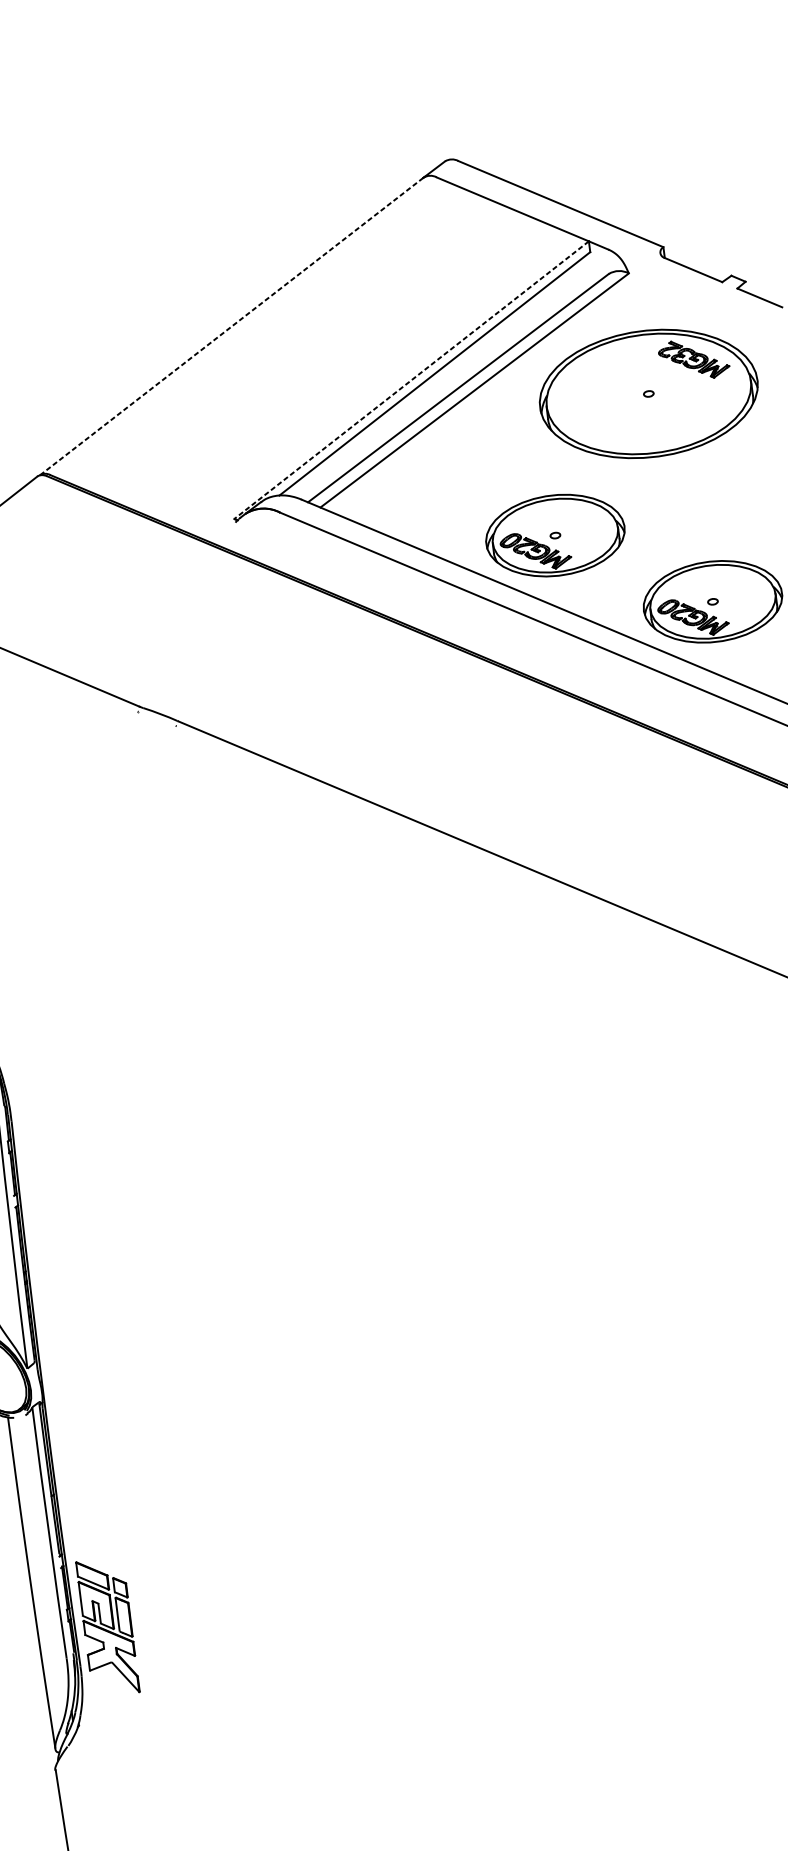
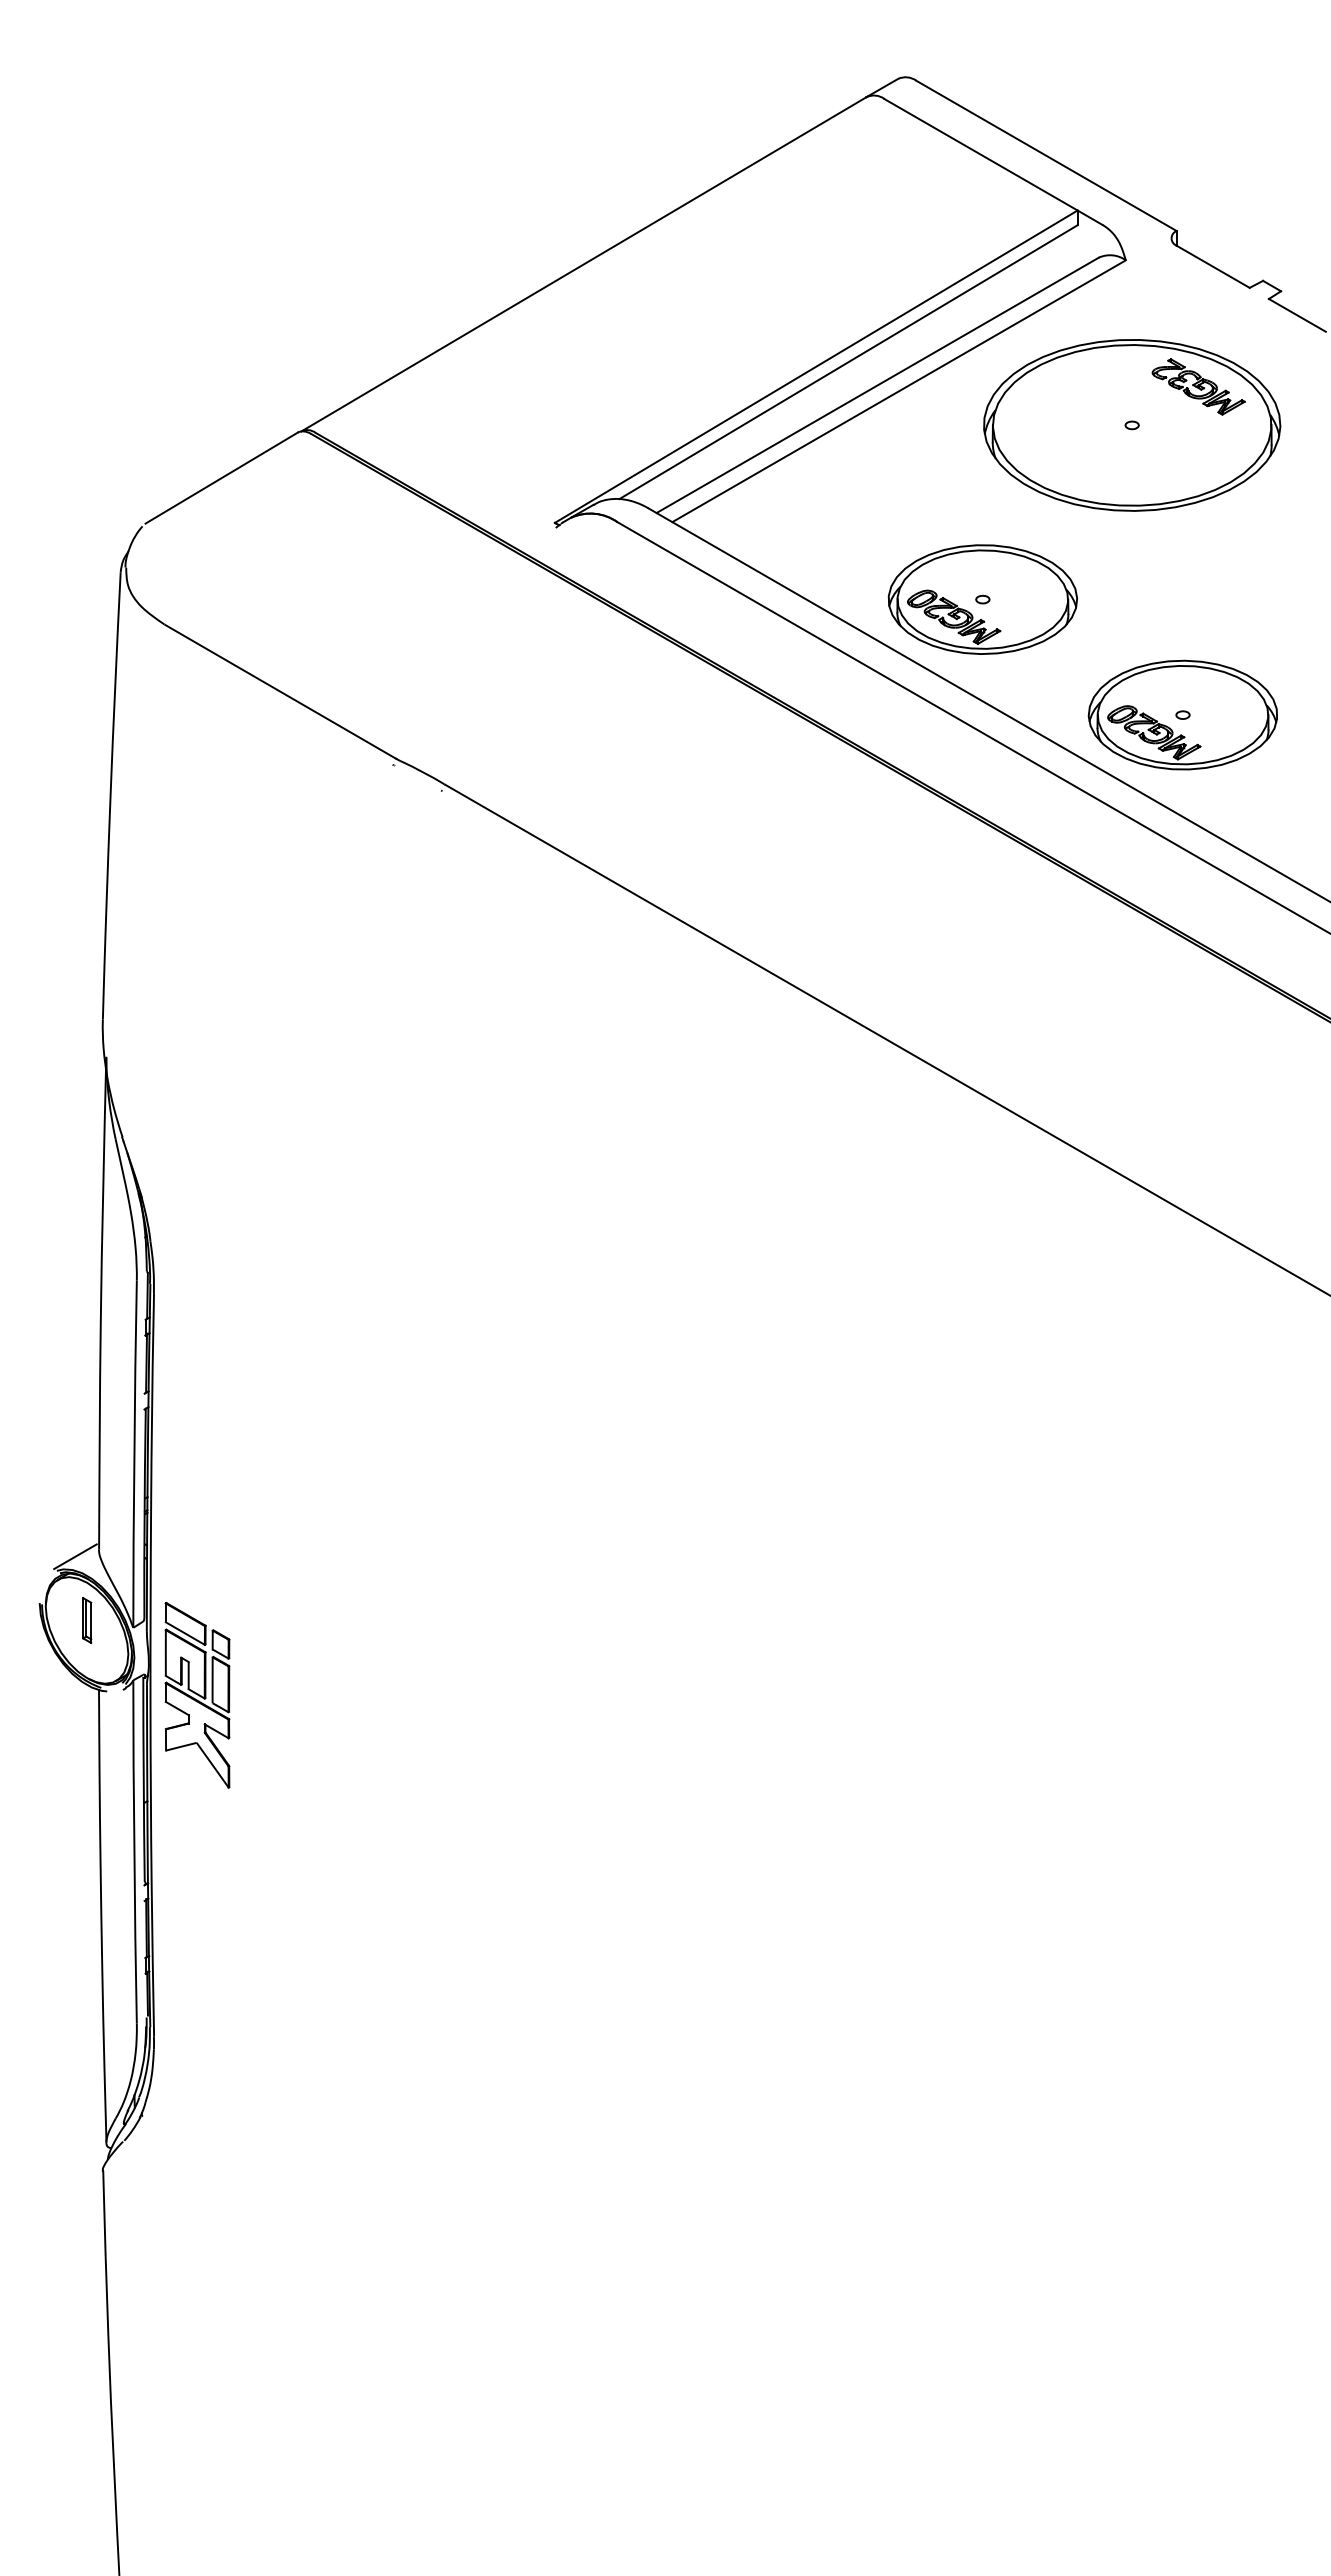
line: (231, 326) -> (583, 264), dashed -> solid
line: (411, 380) -> (815, 366), dashed -> solid
part: (107, 1626) -> (197, 1694), moved

